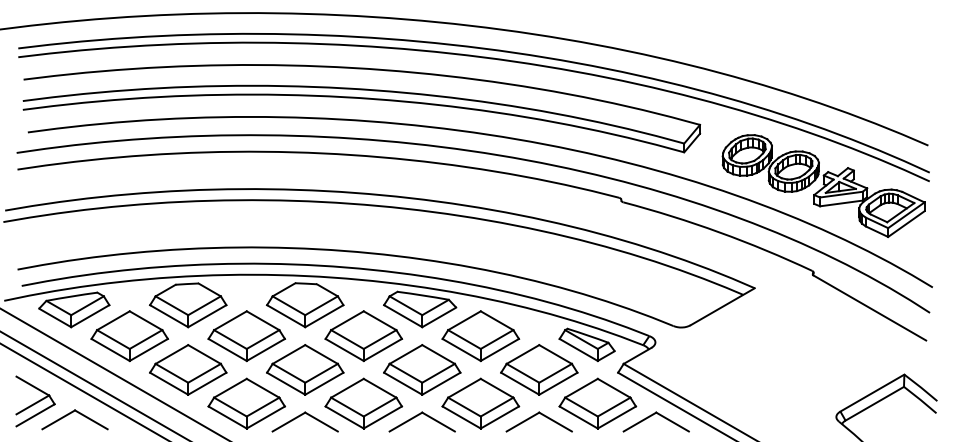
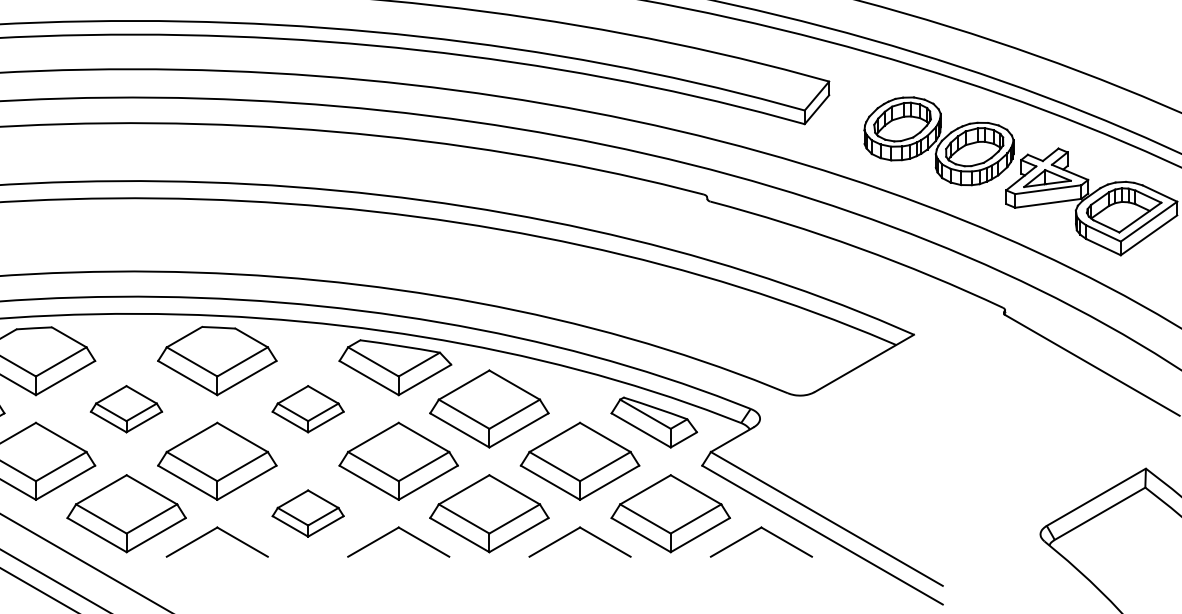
part: (246, 336) -> (126, 409), size x0.6
part: (363, 336) -> (307, 409), size x0.6
part: (363, 403) -> (307, 513), size x0.6

